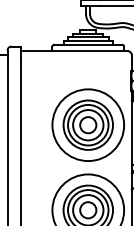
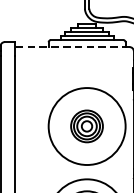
line: (74, 51) -> (72, 47), solid -> dashed
part: (87, 124) -> (86, 125), size x0.6

